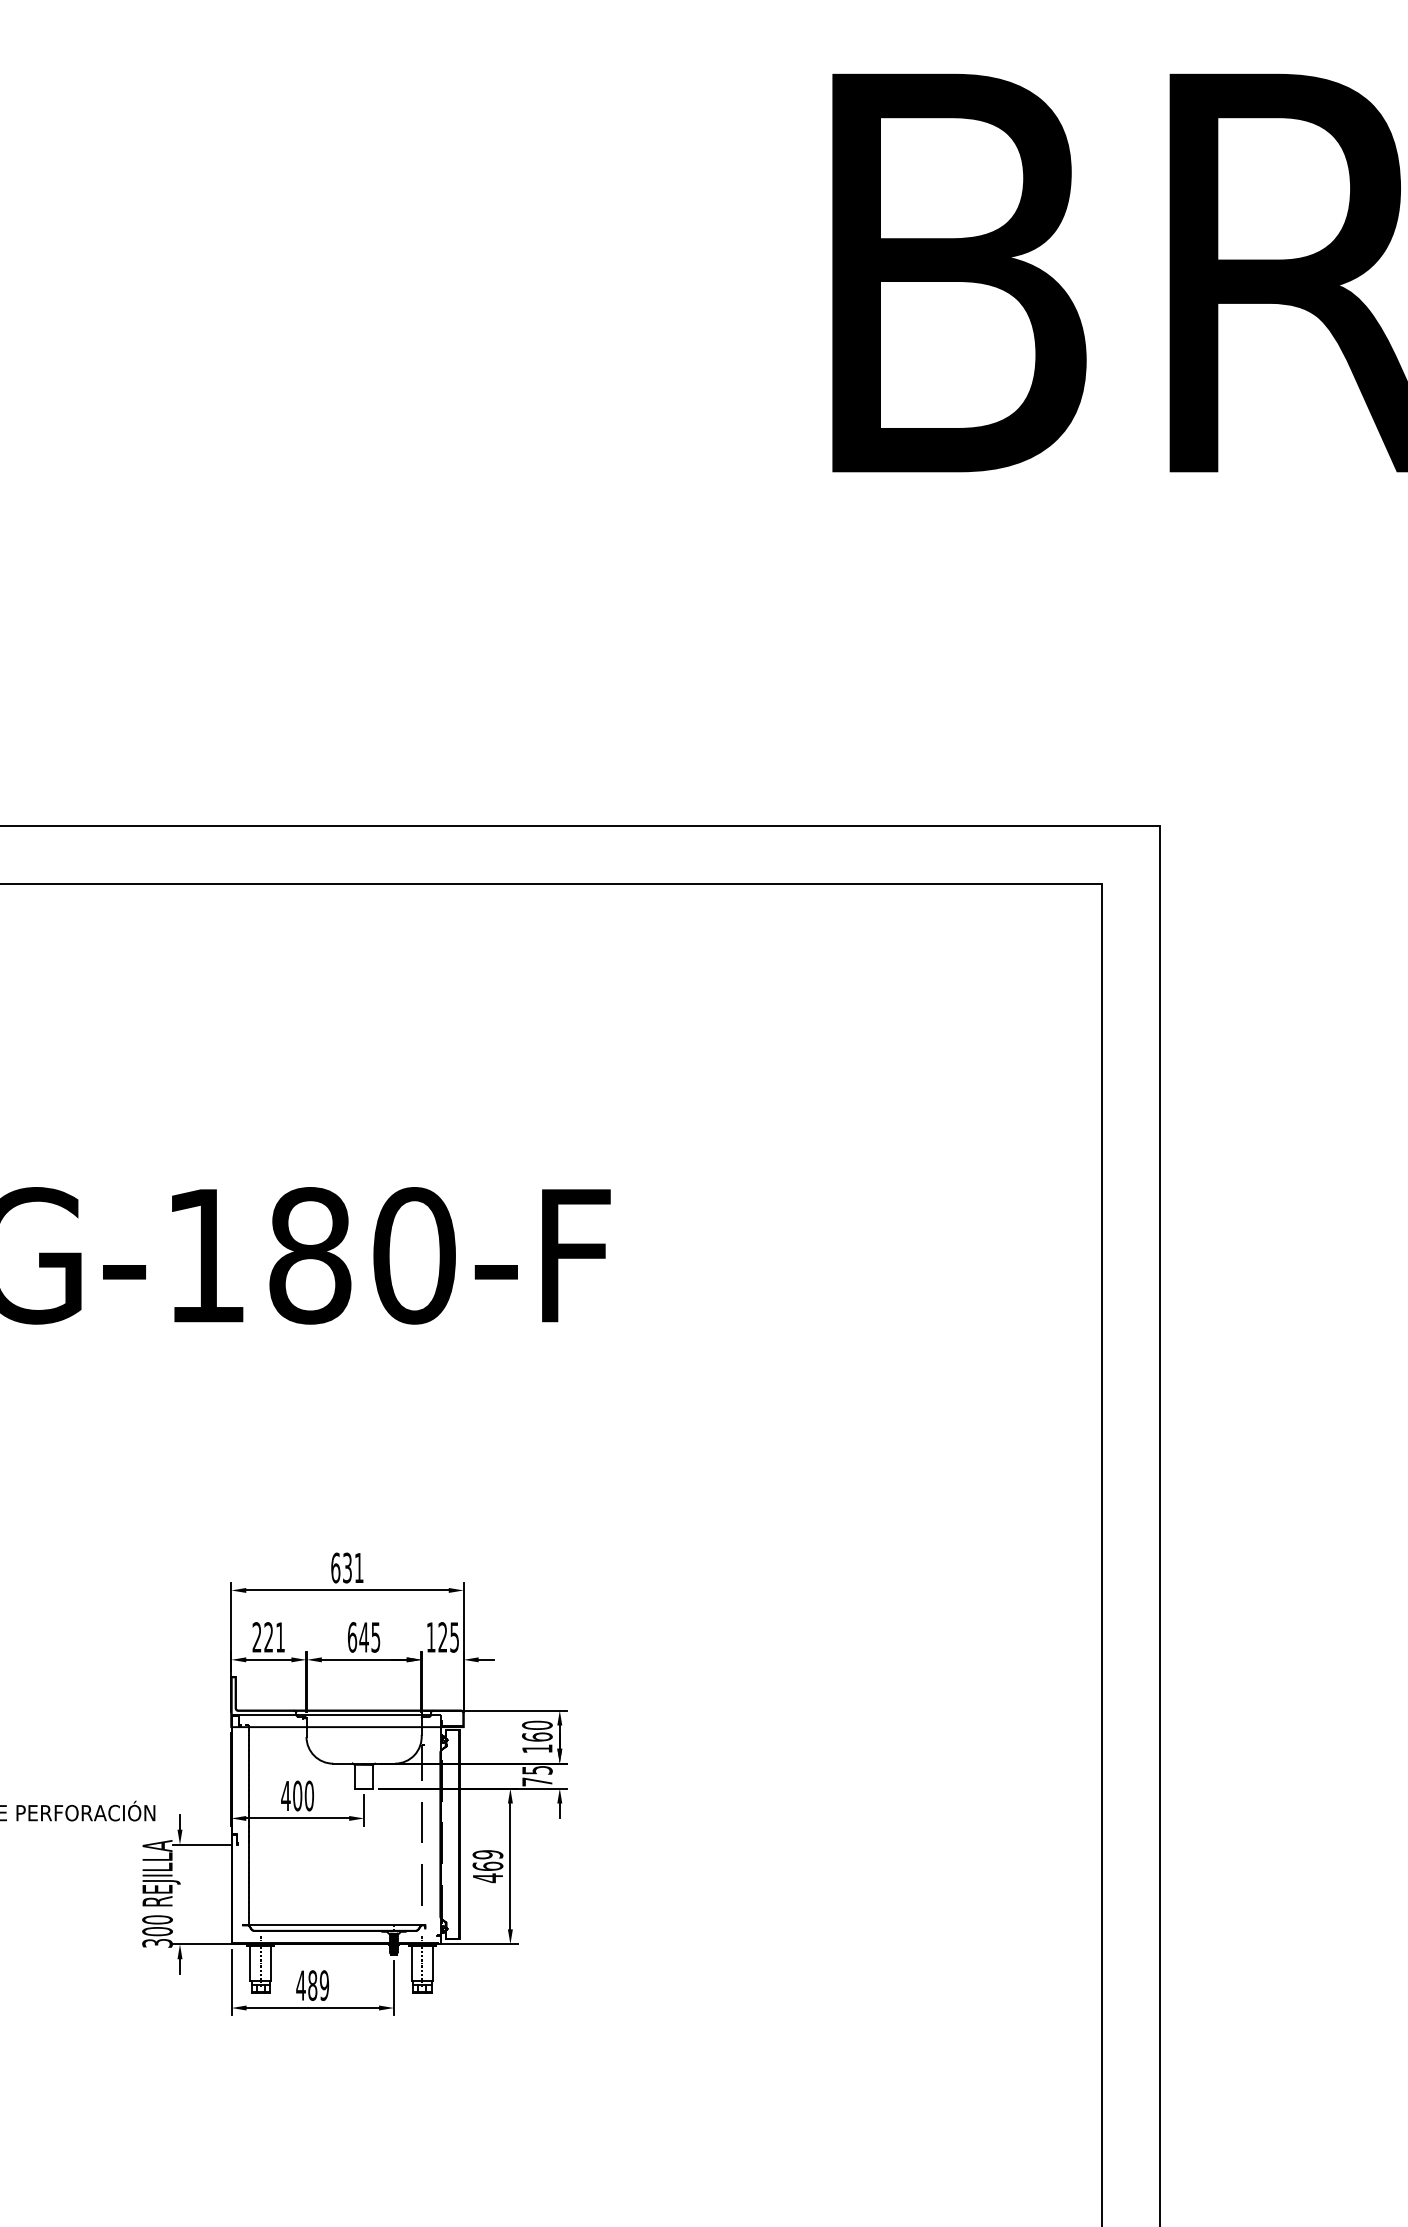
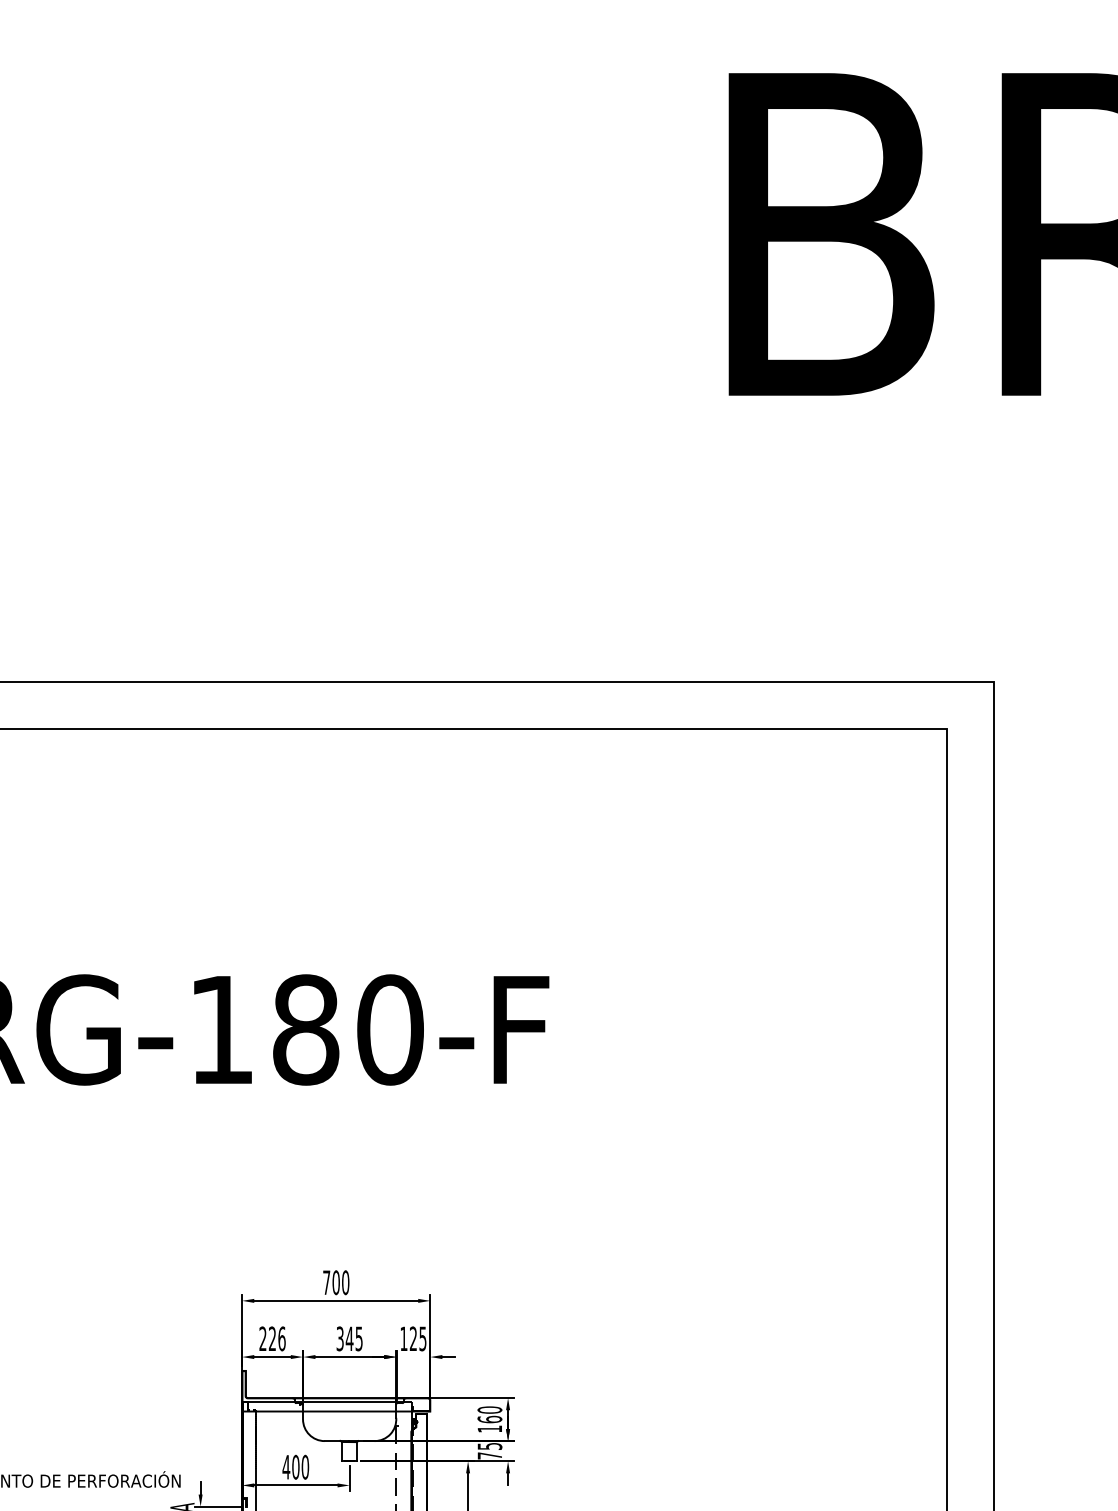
text: (347, 1567) -> (336, 1282), 631 -> 700
text: (280, 1637) -> (281, 1338), 221 -> 226
text: (352, 1637) -> (340, 1338), 645 -> 345

